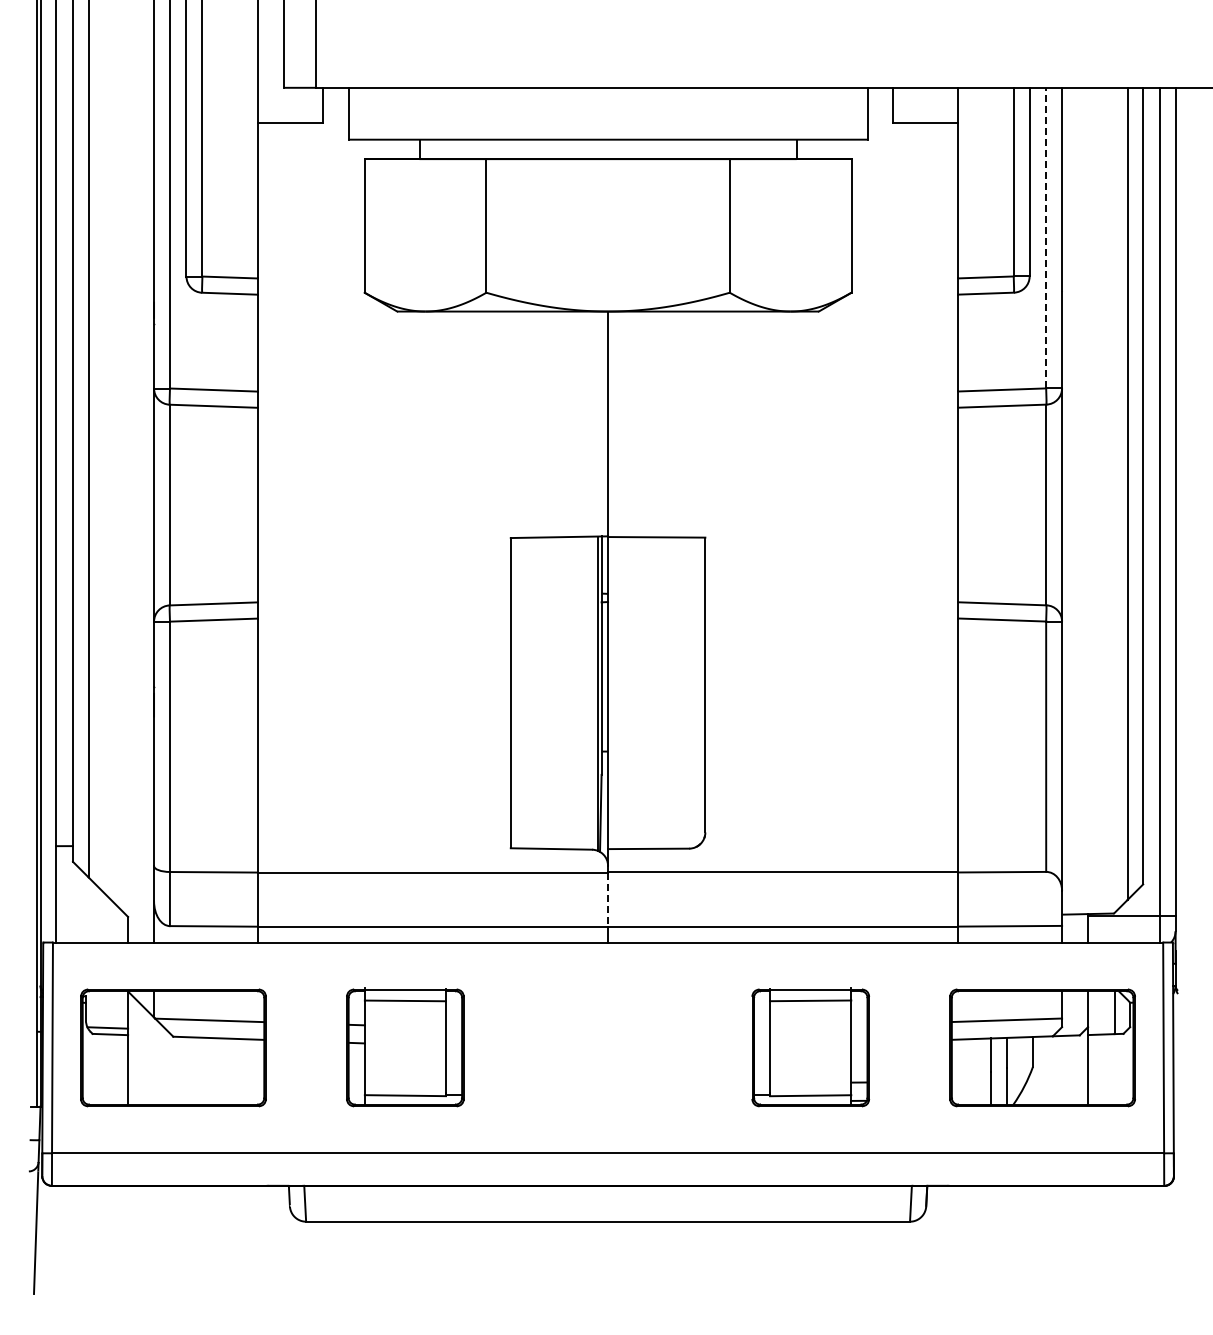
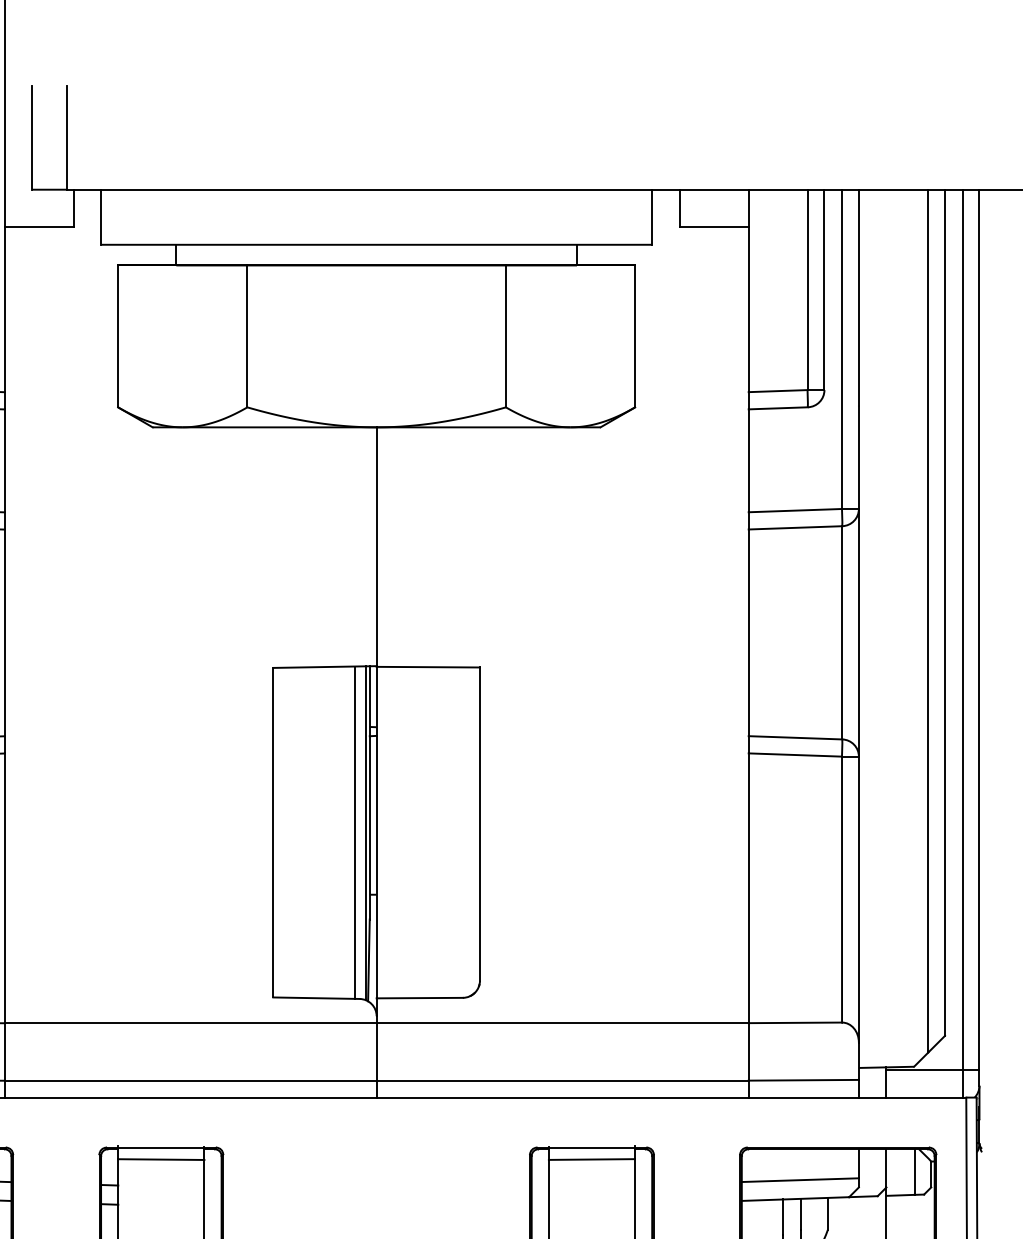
line: (1046, 237) -> (842, 348), dashed -> solid
line: (588, 692) -> (355, 831), added
line: (608, 900) -> (377, 1052), dashed -> solid

